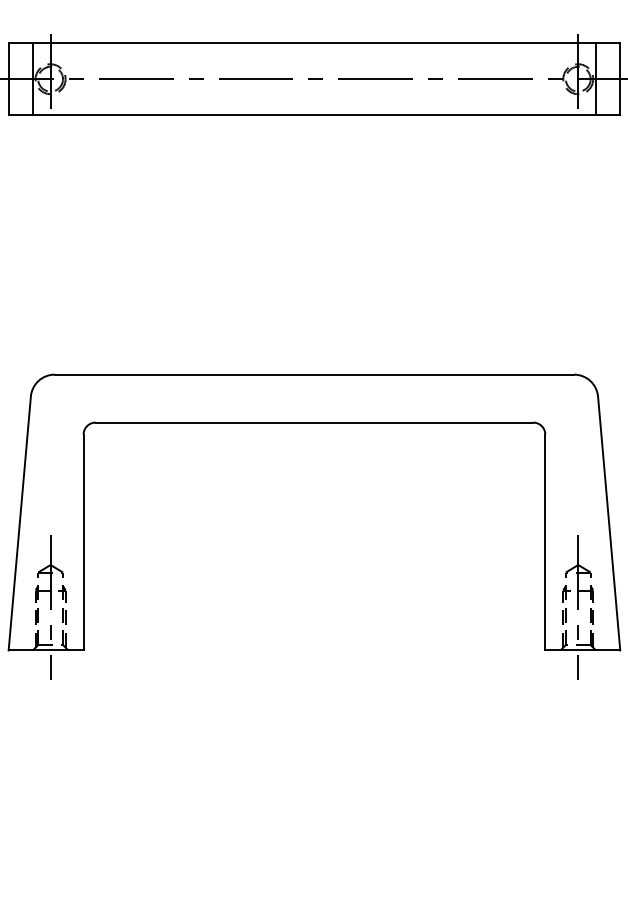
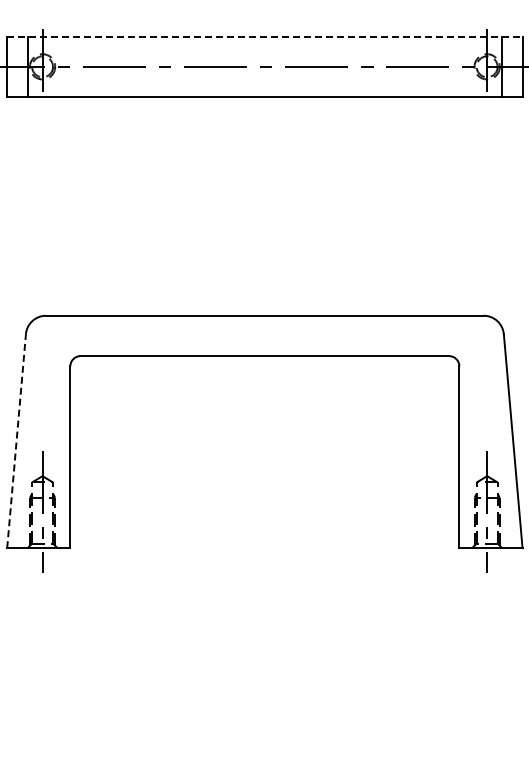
line: (314, 43) -> (264, 36), solid -> dashed
line: (19, 522) -> (16, 440), solid -> dashed

